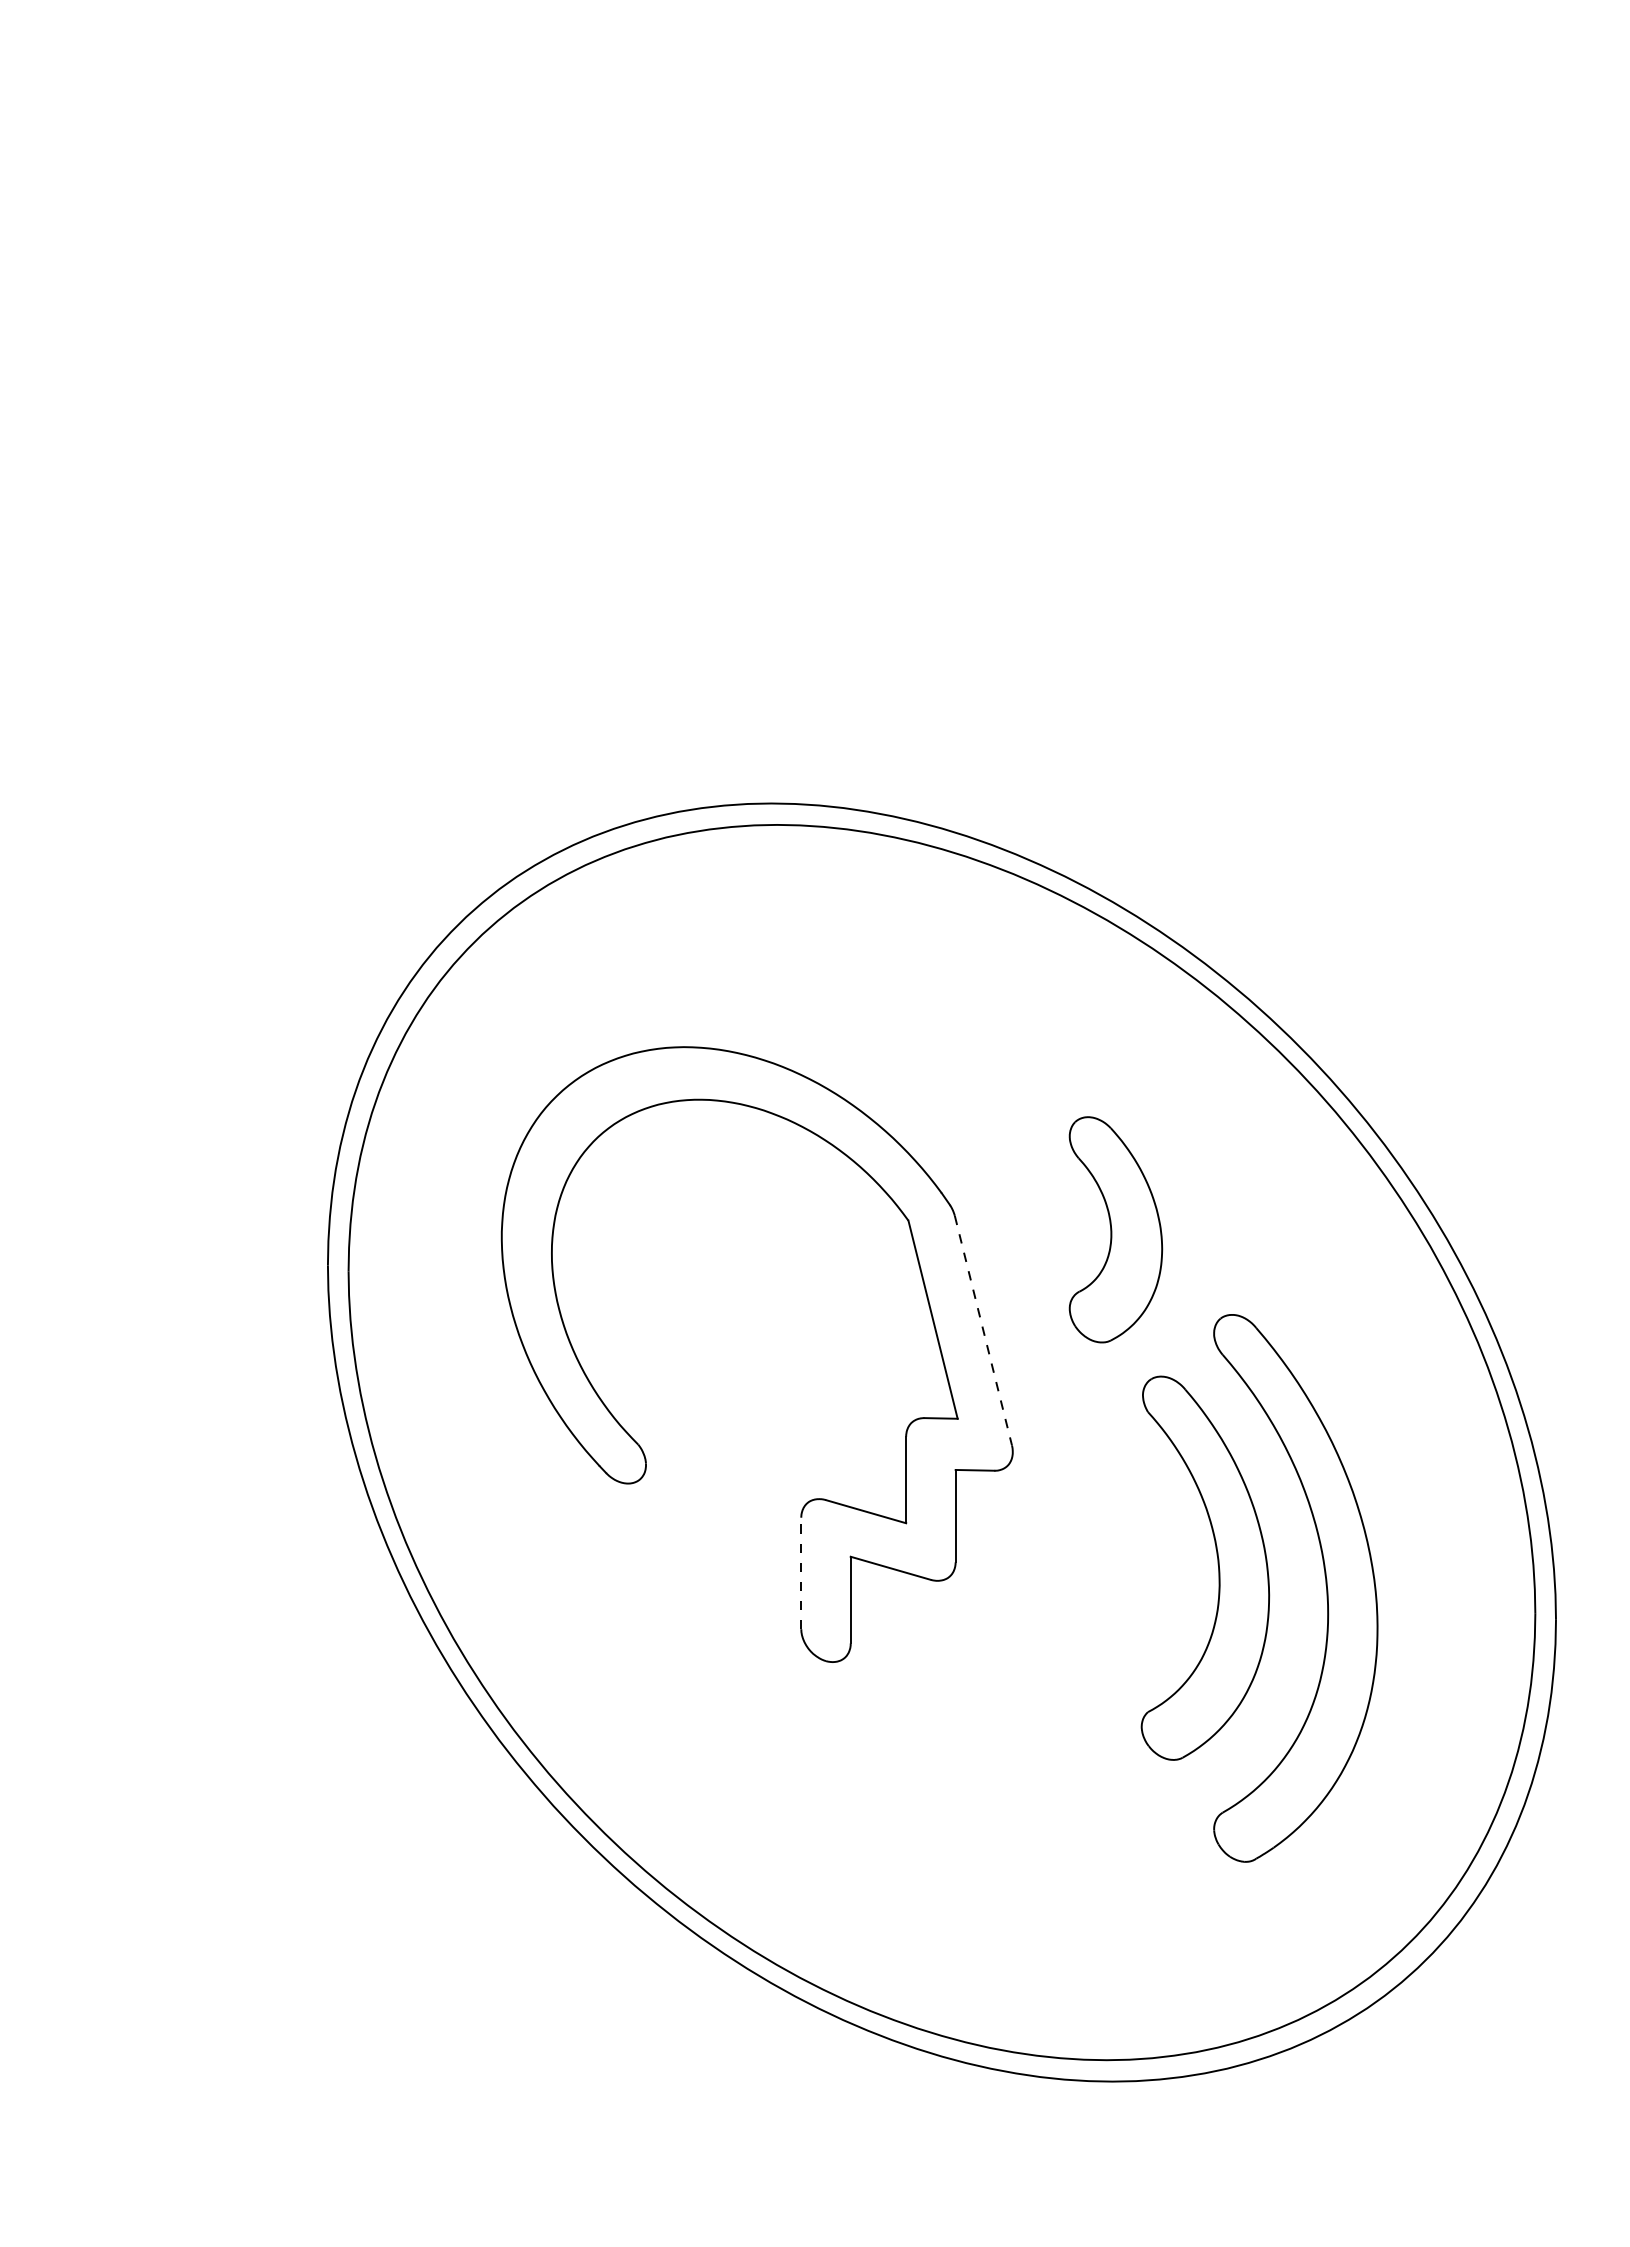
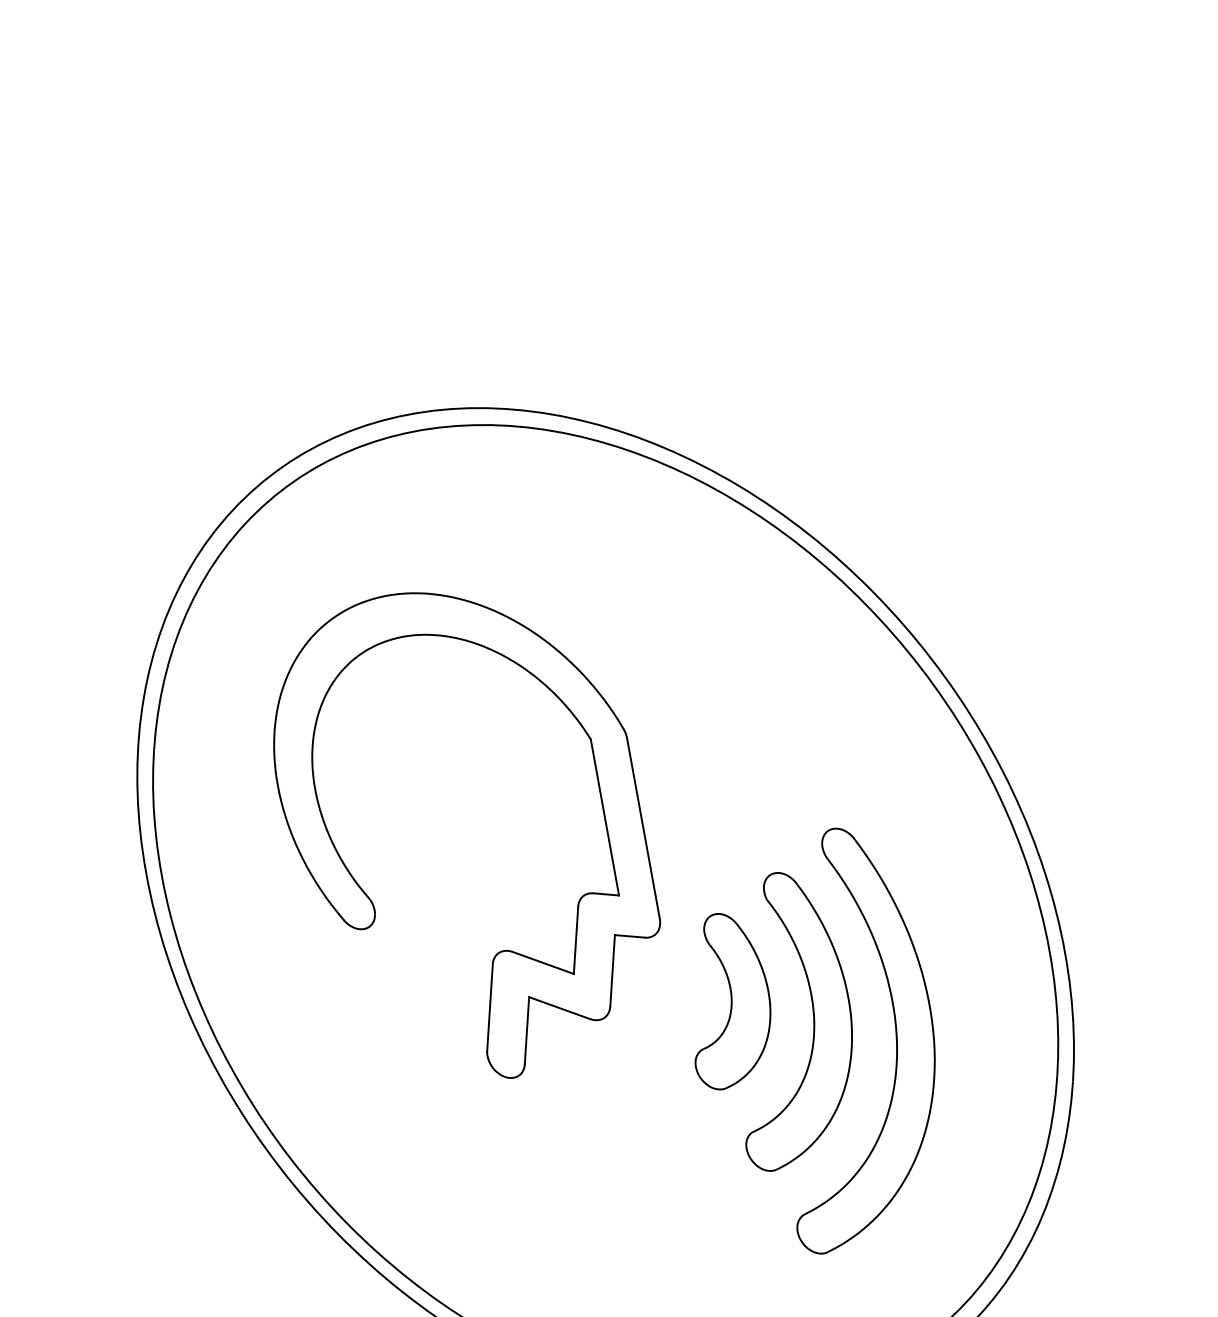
part: (1115, 1229) -> (735, 1002), moved
line: (983, 1331) -> (643, 829), dashed -> solid
line: (801, 1573) -> (490, 1007), dashed -> solid

